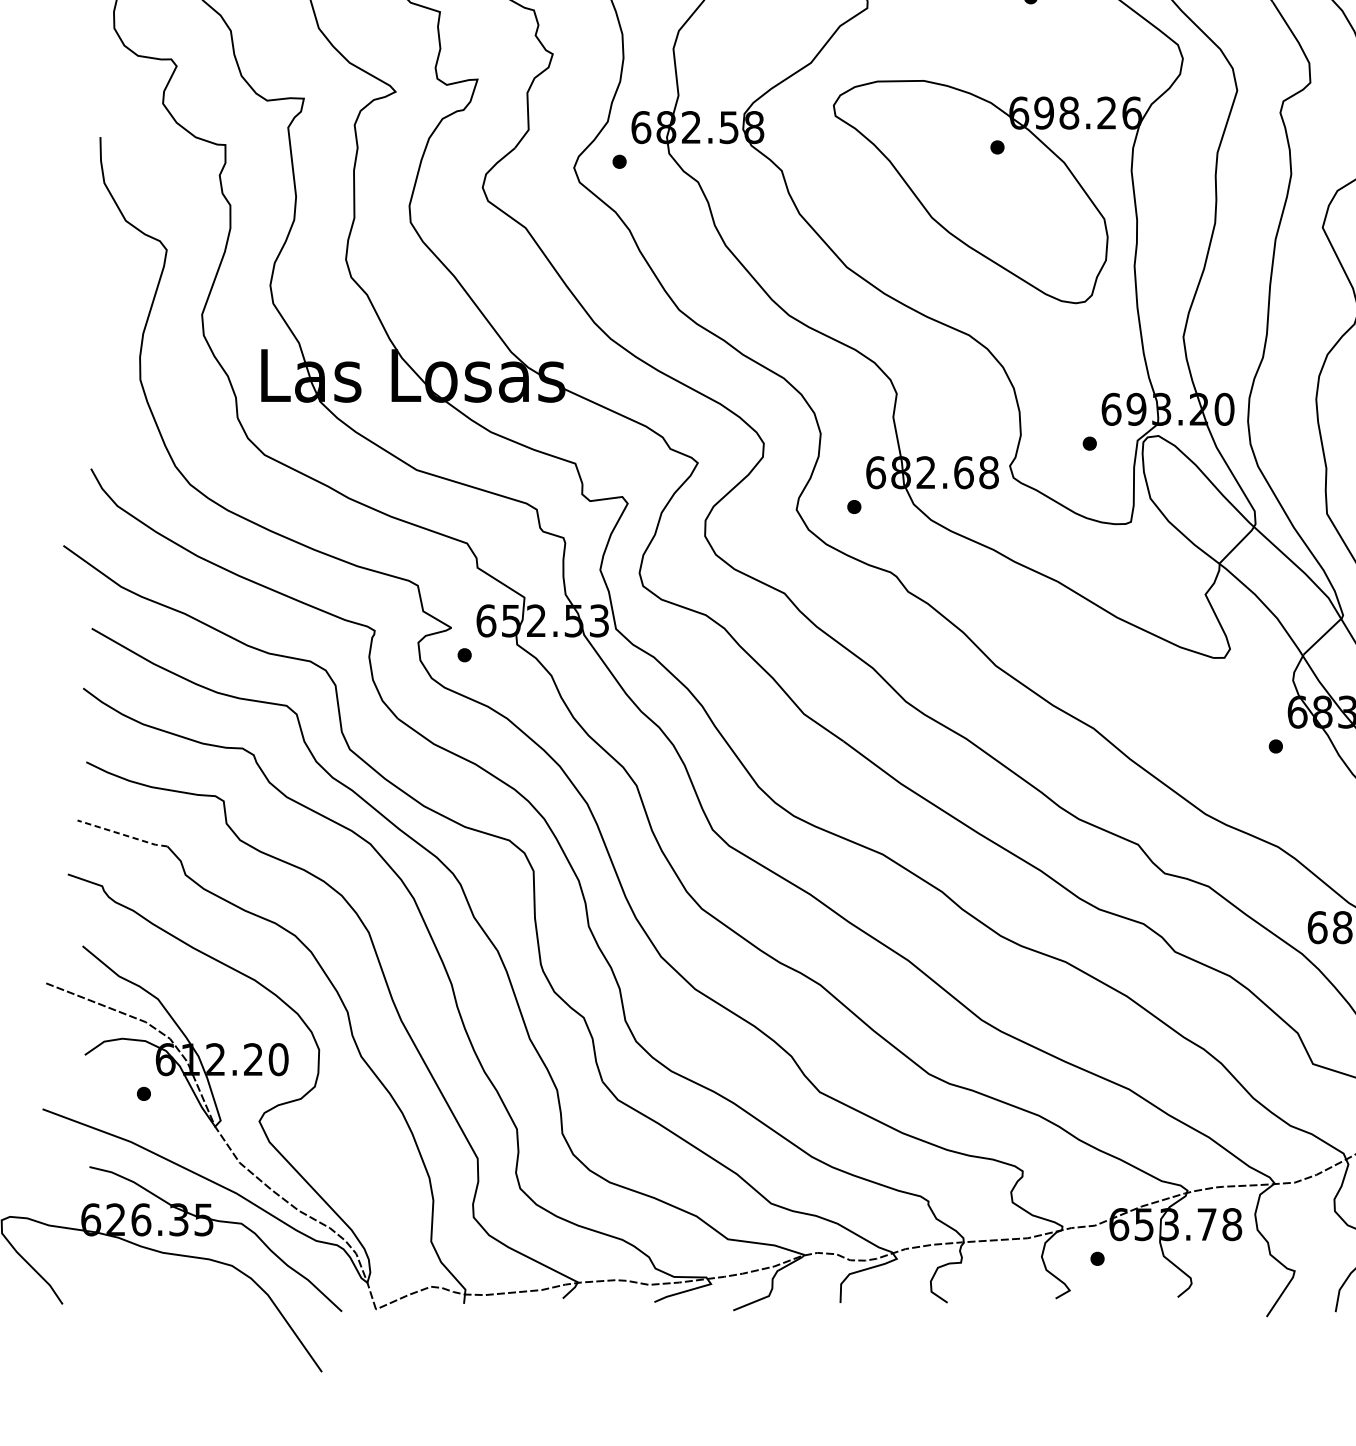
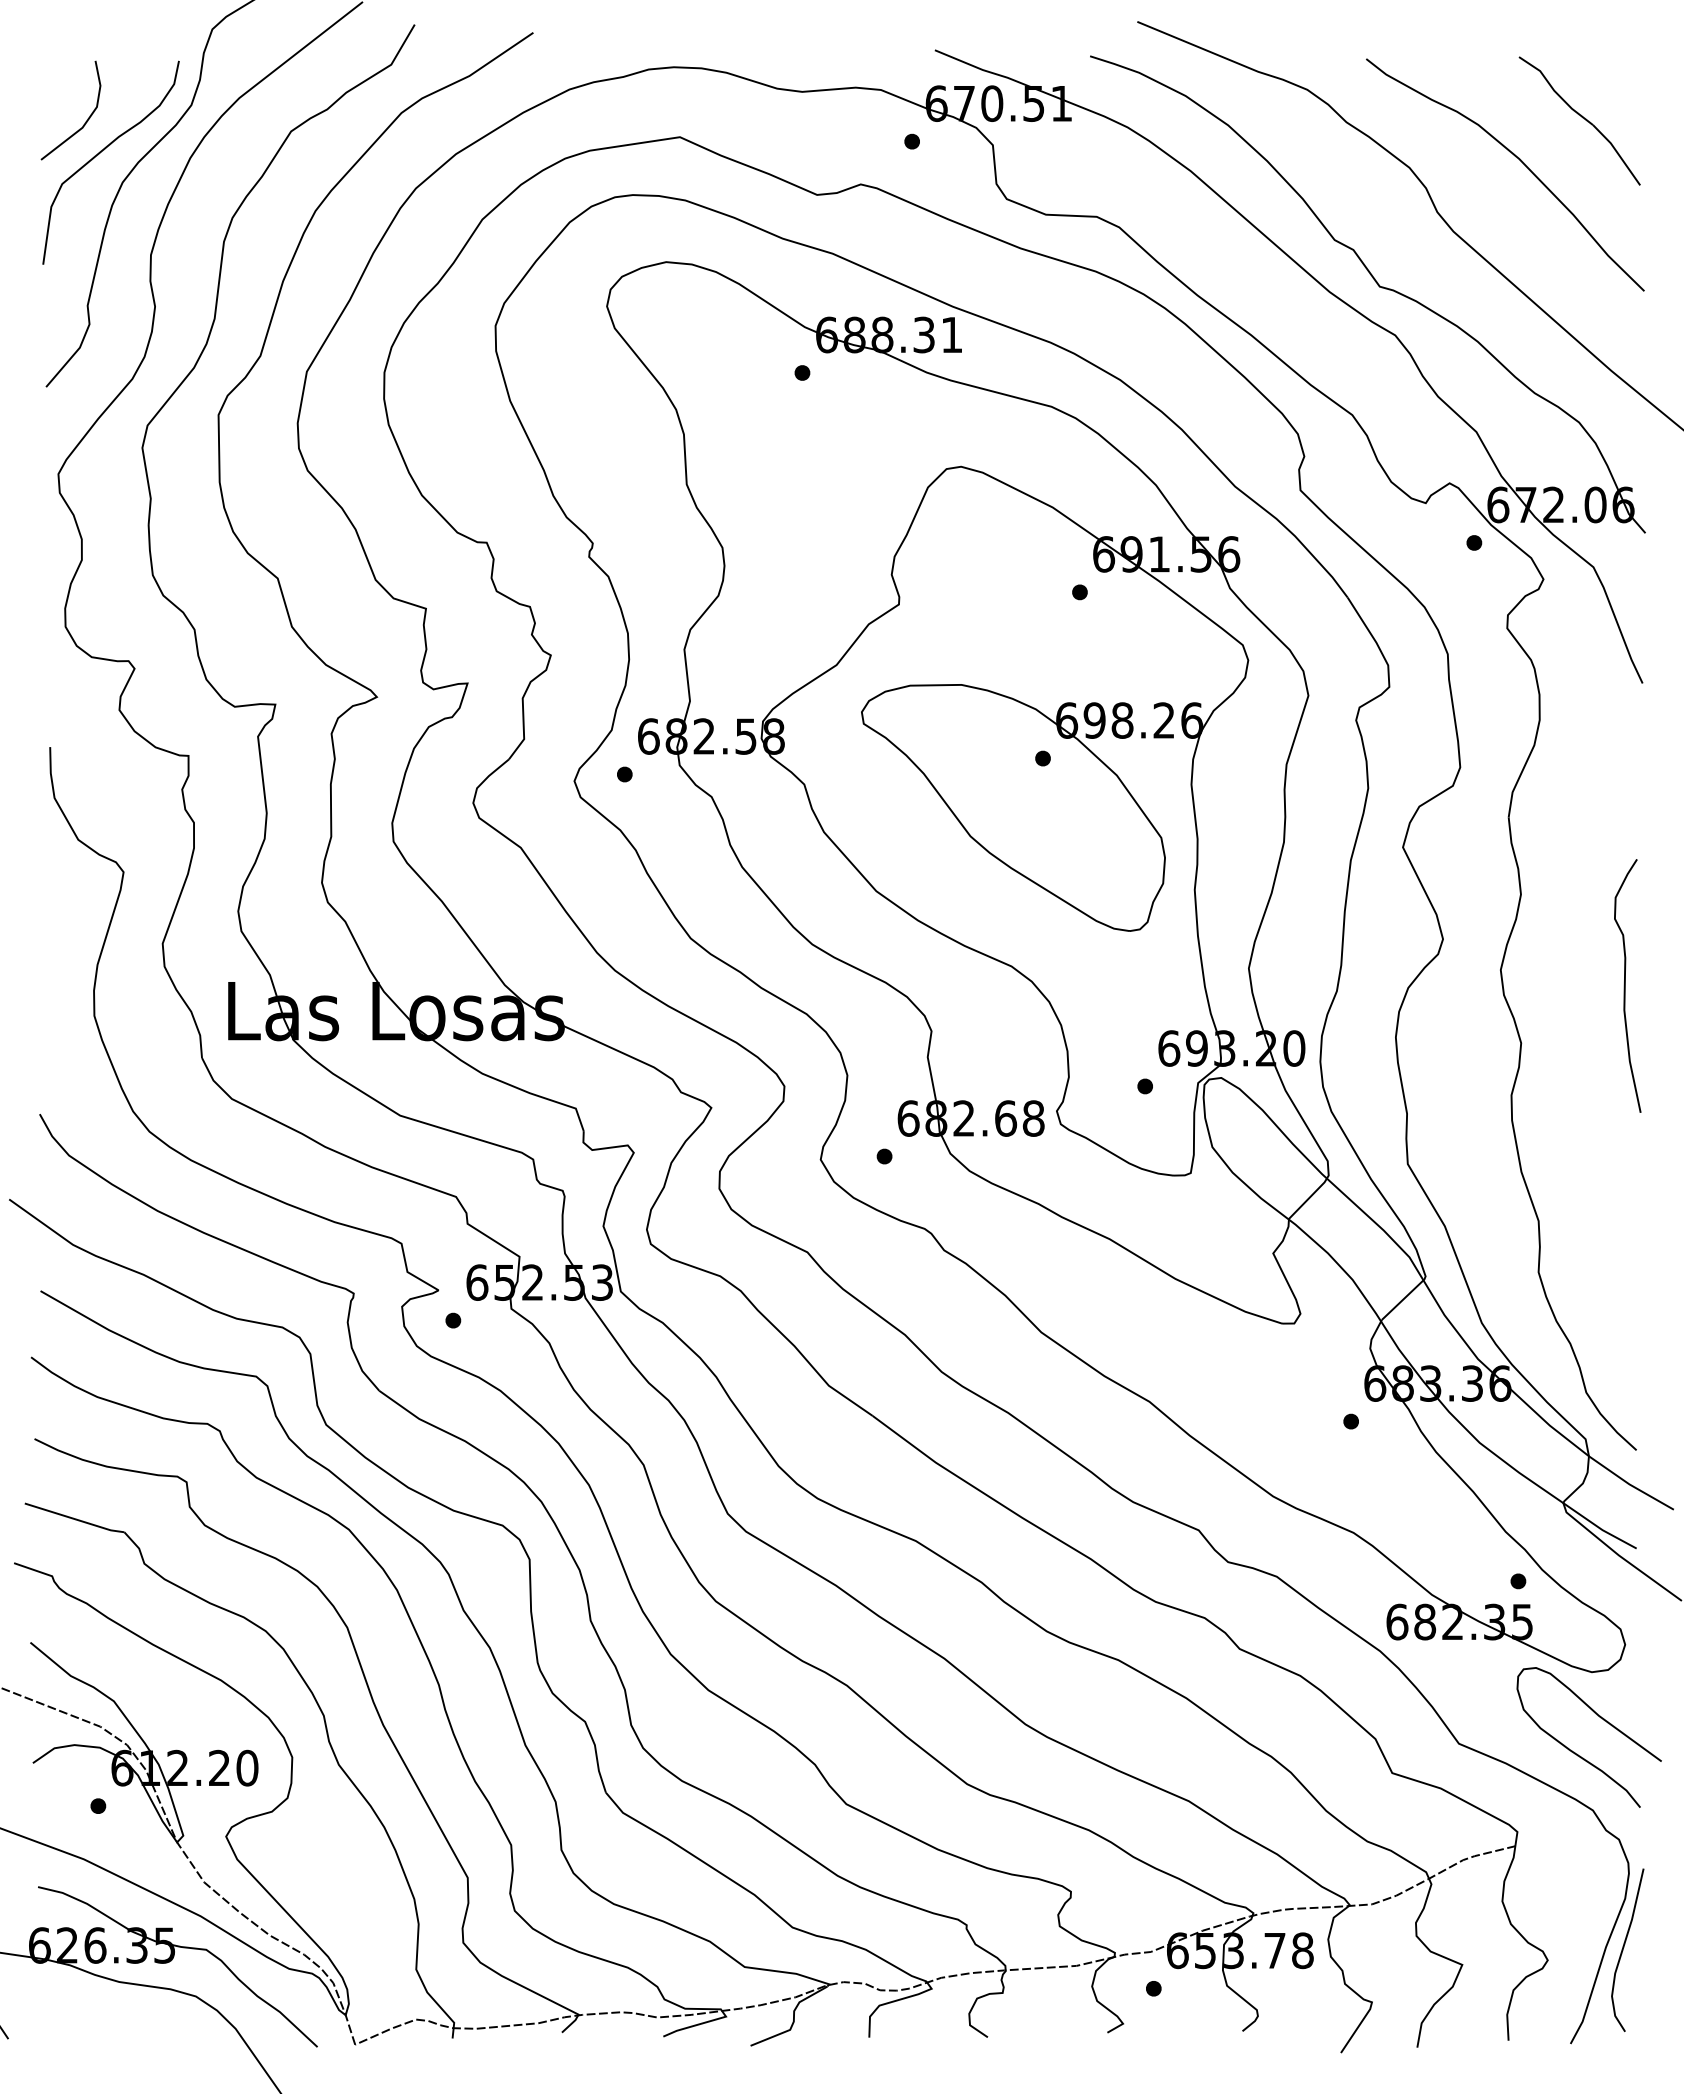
line: (122, 834) -> (74, 1519), dashed -> solid

